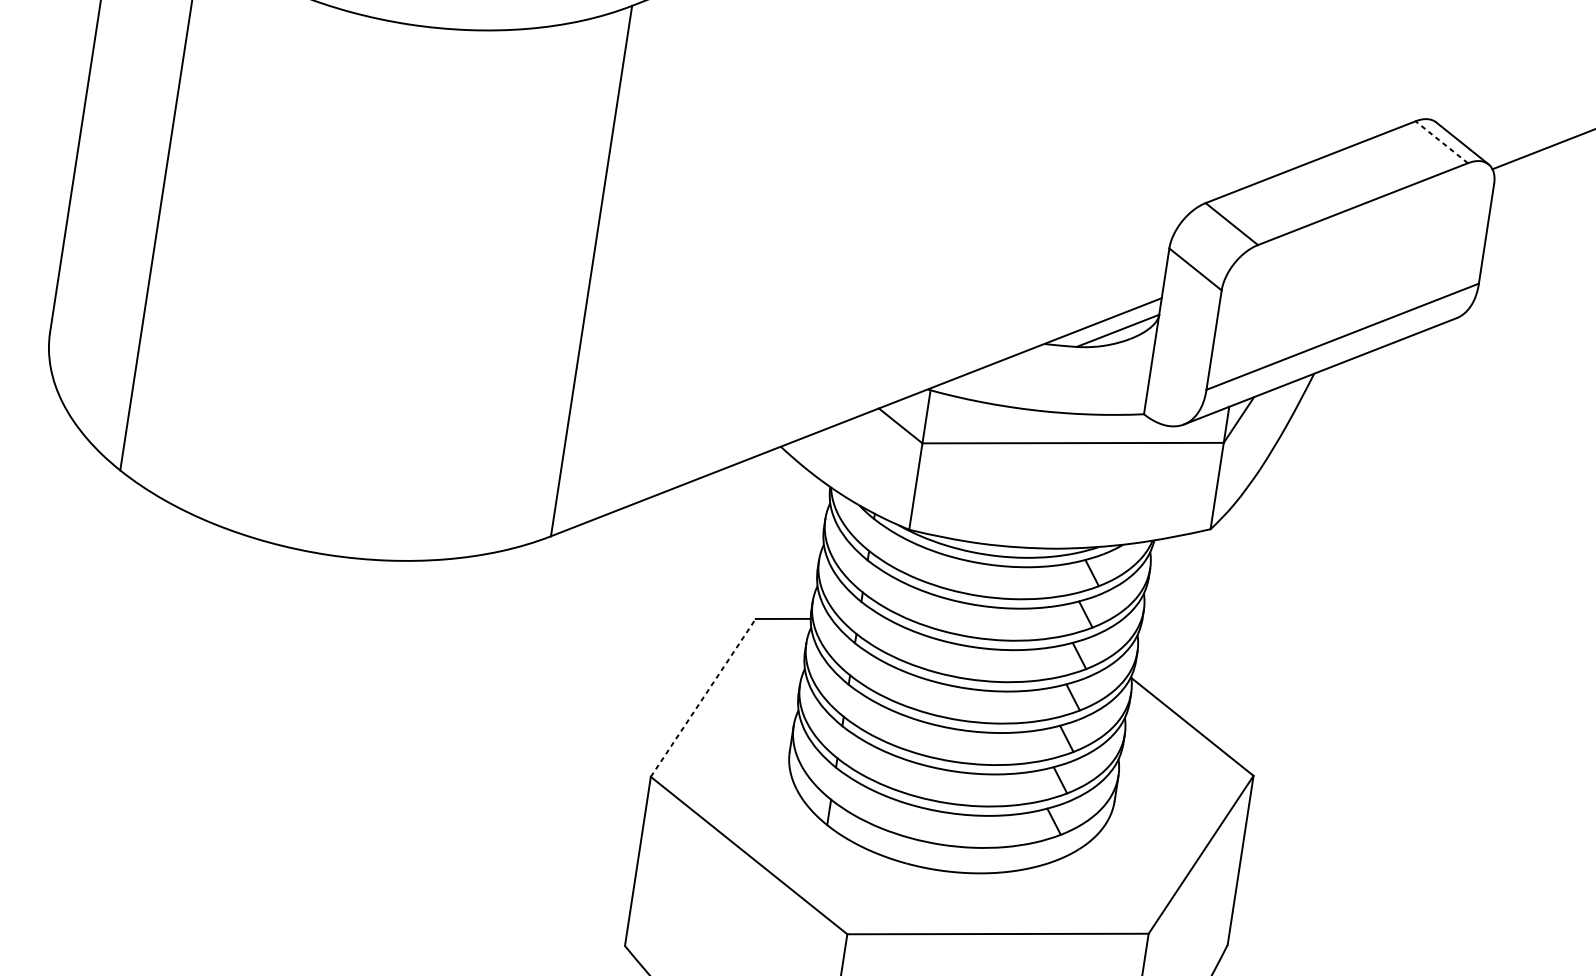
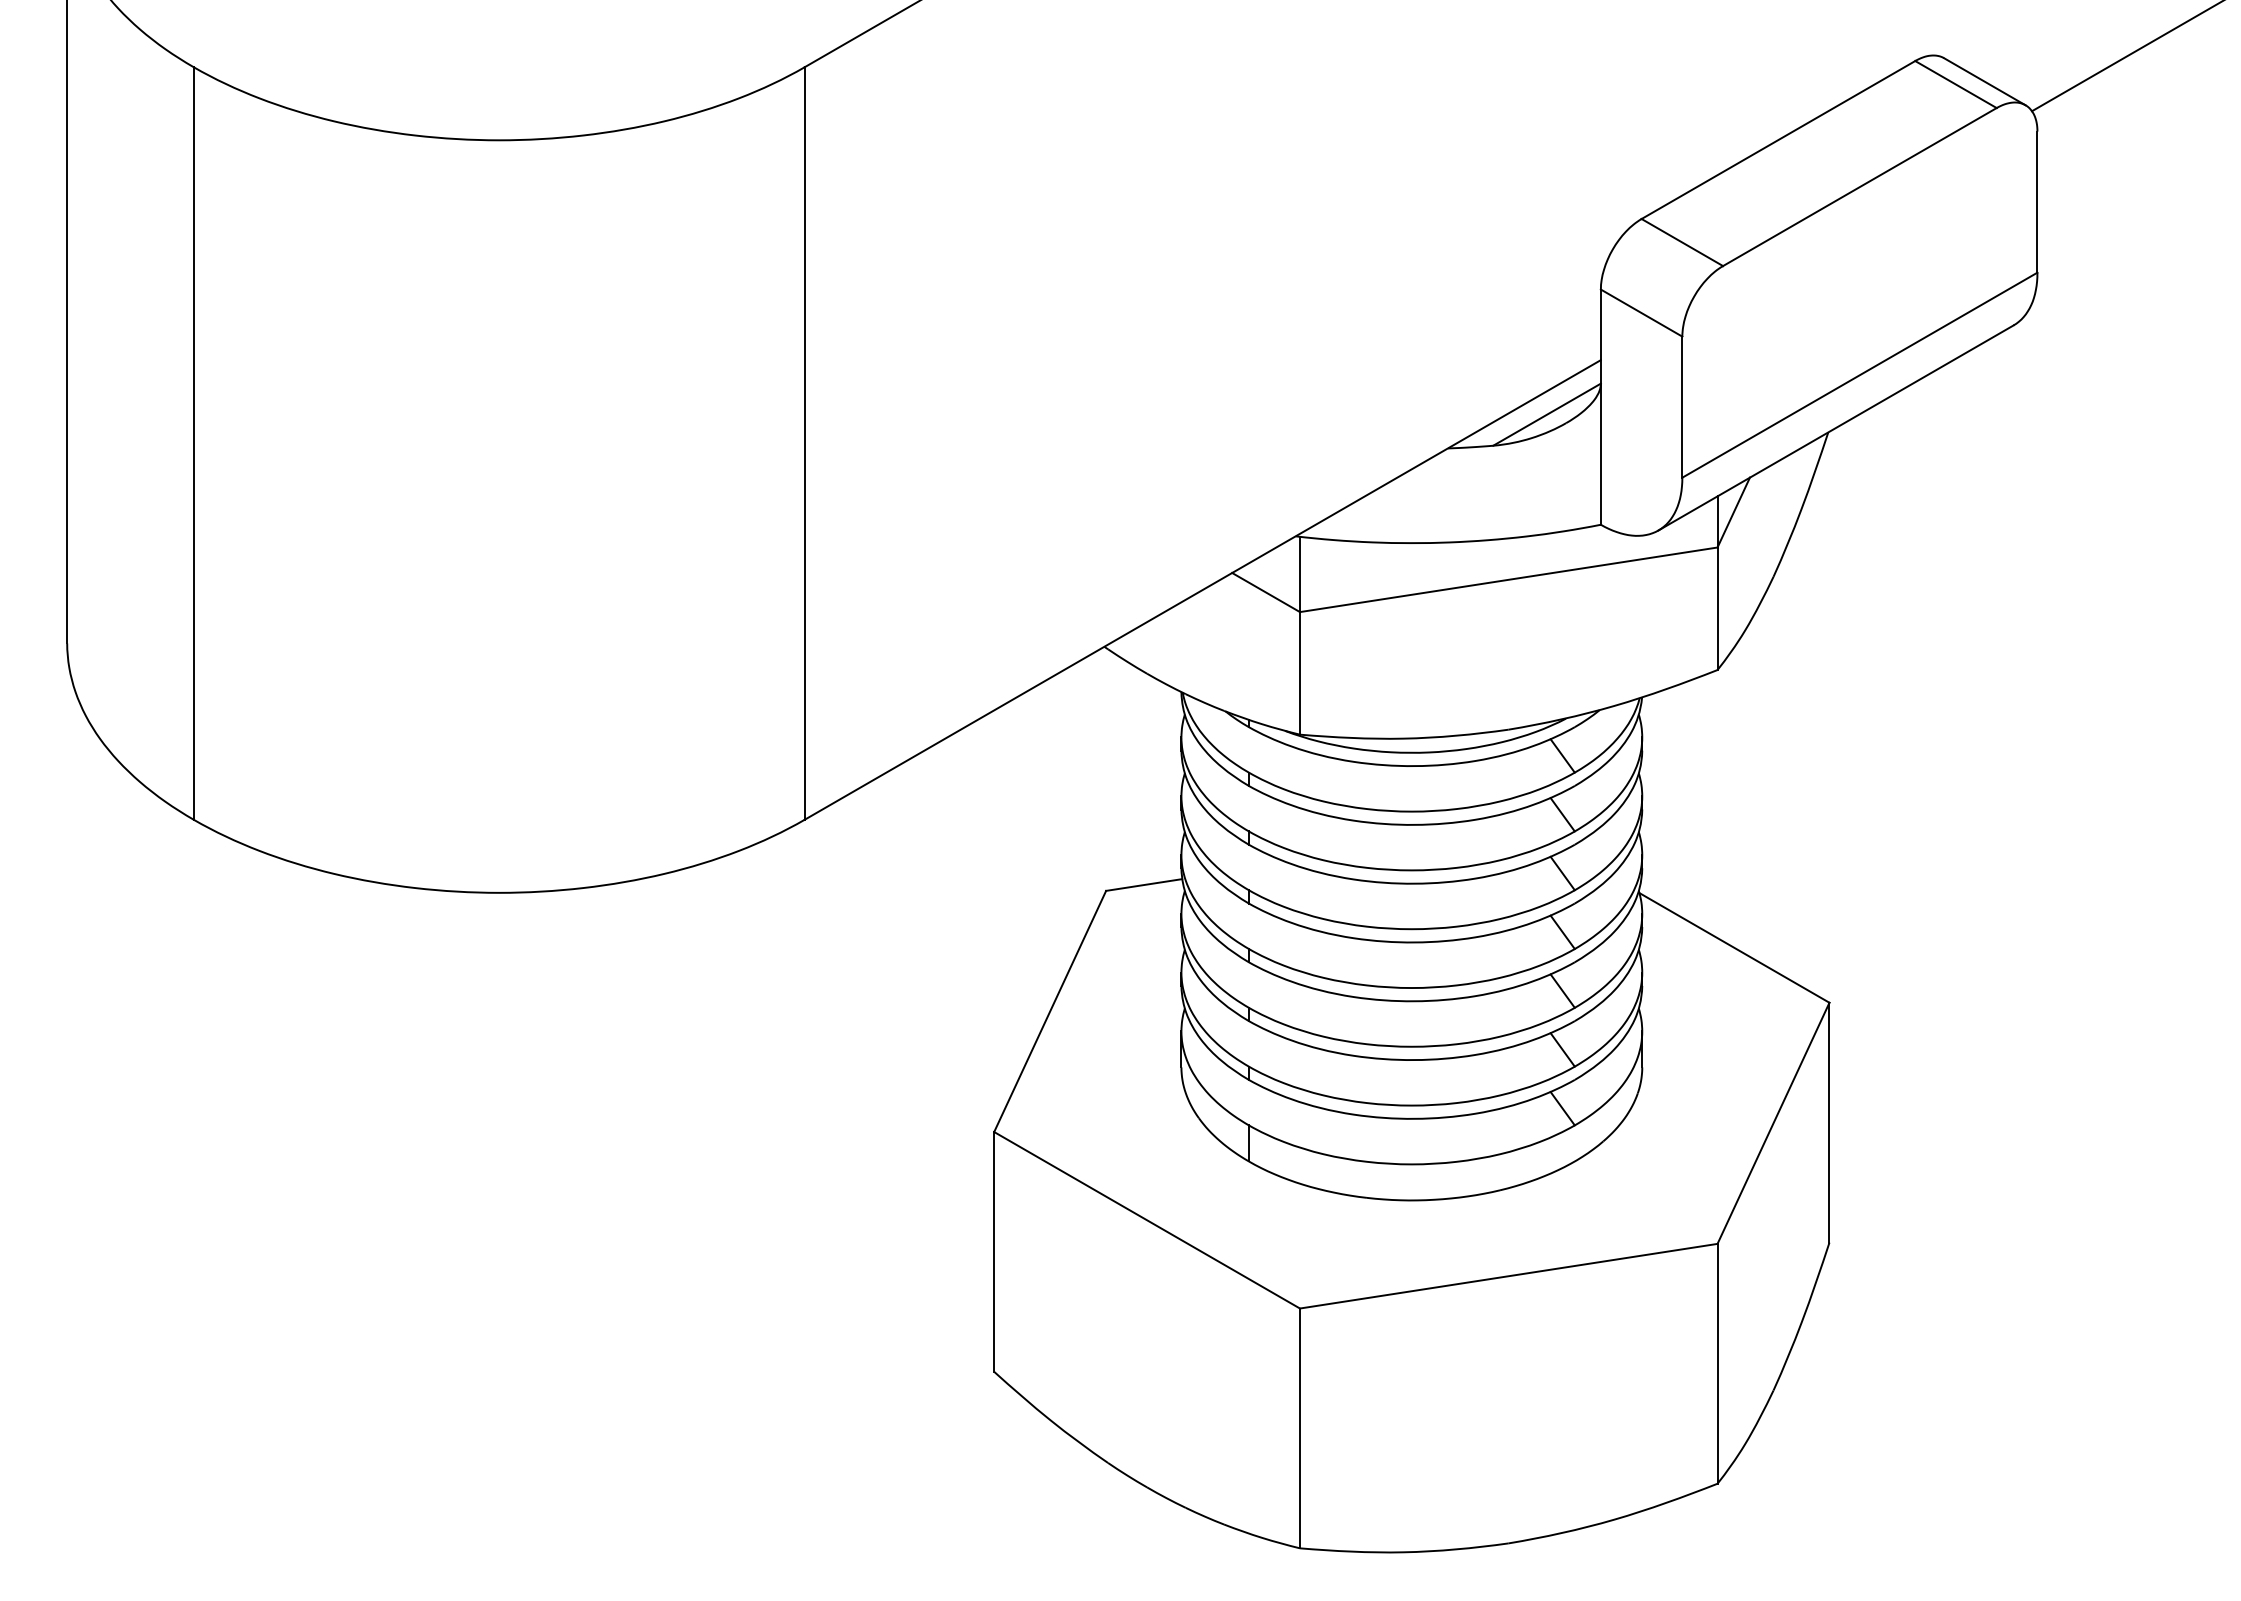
line: (1441, 142) -> (1955, 84), dashed -> solid
line: (703, 697) -> (1050, 1011), dashed -> solid

